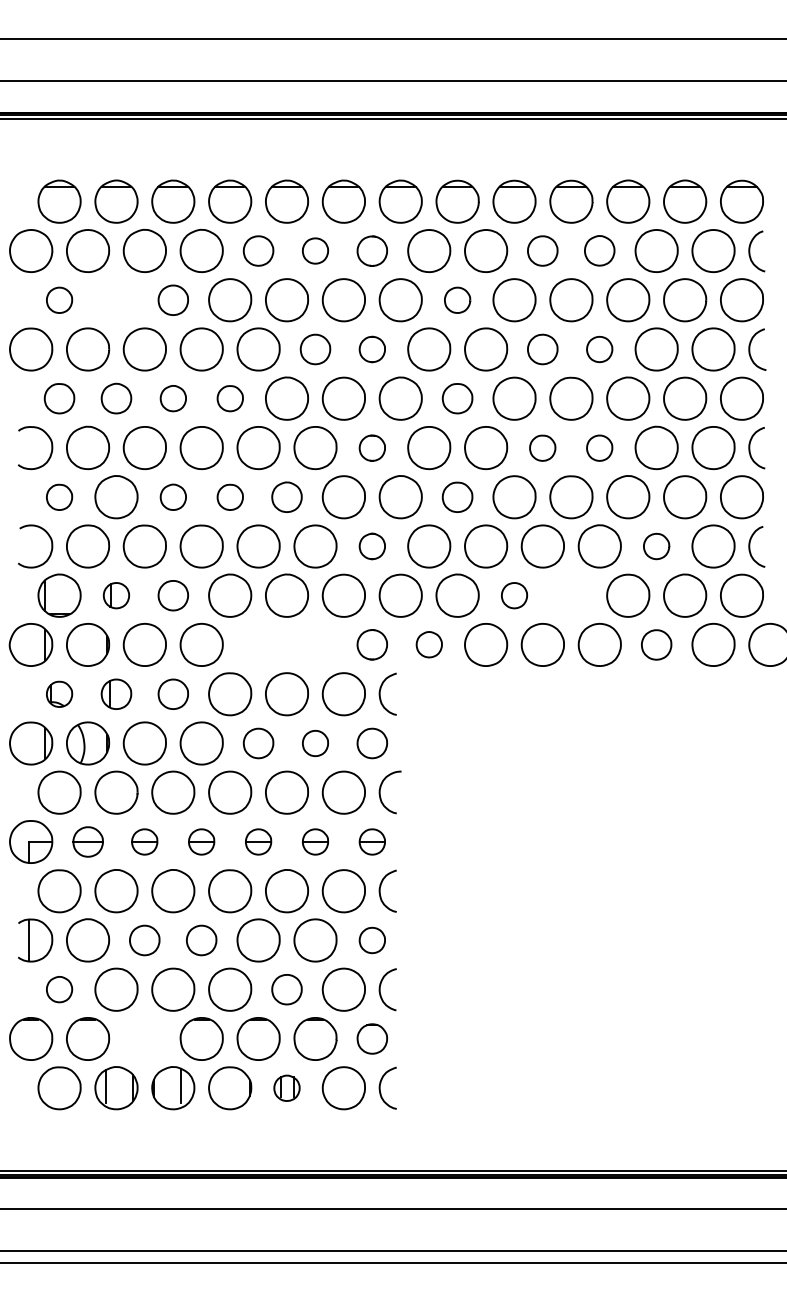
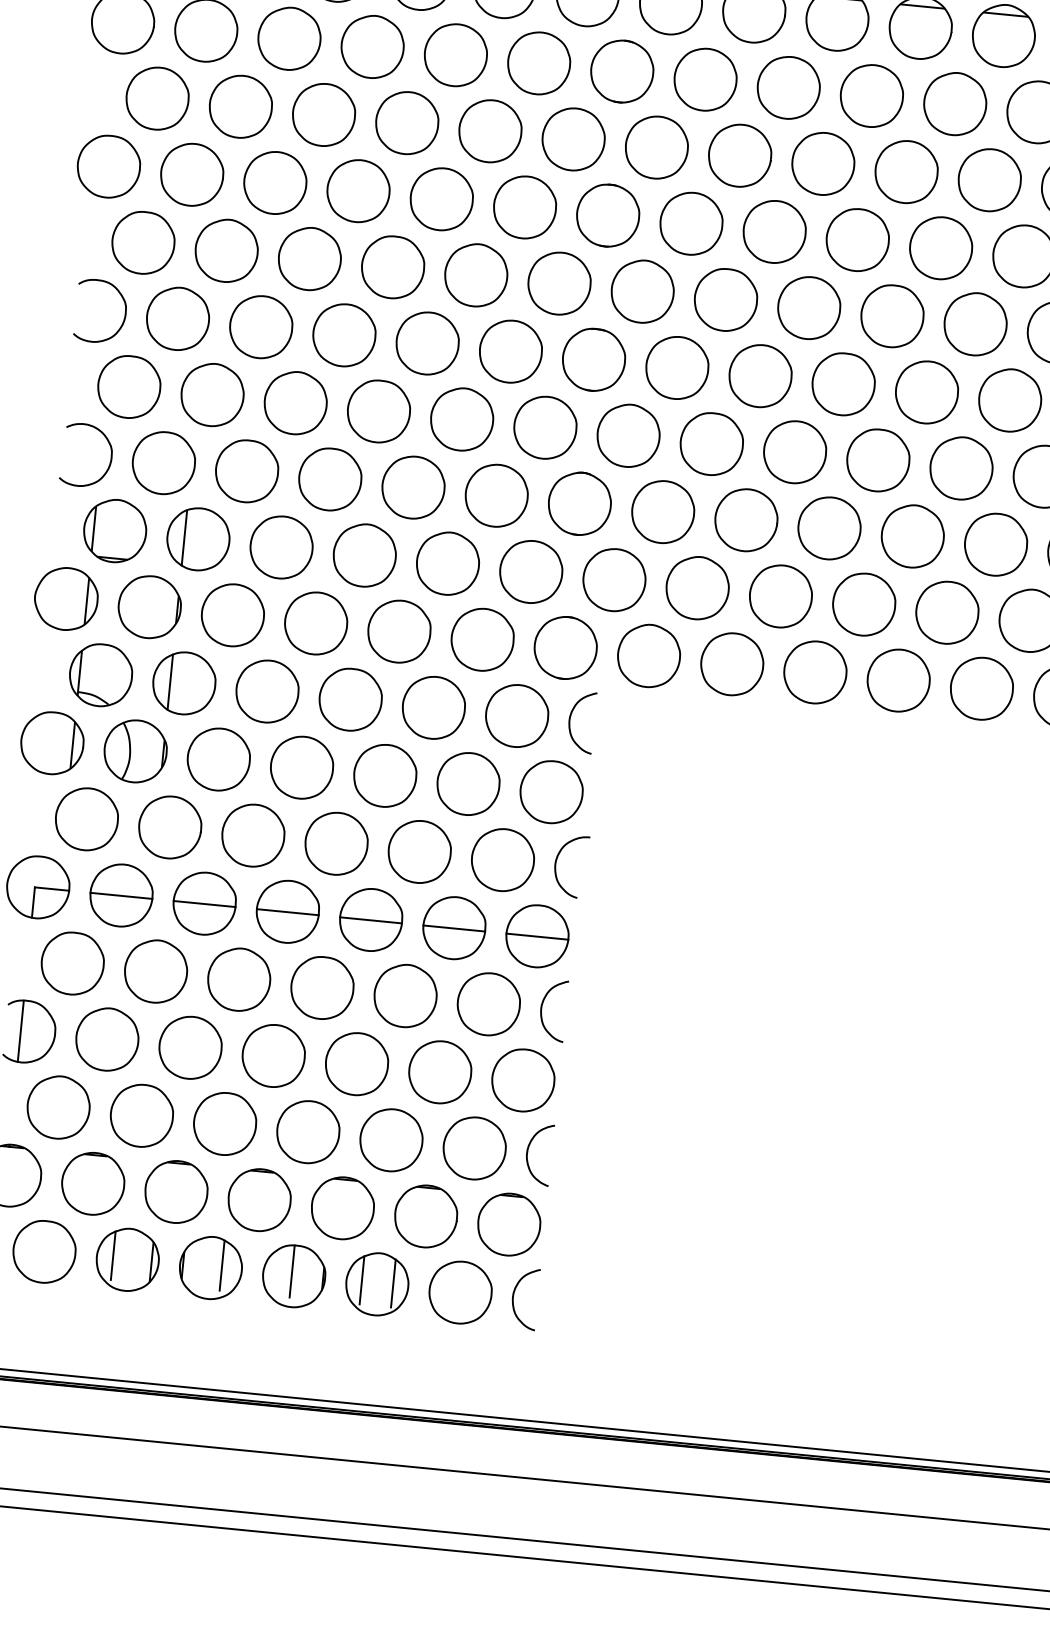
part: (258, 250) -> (455, 54), size x1.43
part: (315, 250) -> (539, 62), size x1.67
part: (542, 250) -> (871, 95), size x1.43
part: (599, 250) -> (954, 103), size x1.43
part: (372, 251) -> (622, 72), size x1.43
part: (59, 300) -> (157, 99), size x1.67
part: (116, 300) -> (240, 107), added
part: (173, 300) -> (324, 115), size x1.43
part: (457, 300) -> (739, 156), size x1.67
part: (315, 349) -> (524, 207), size x1.43
part: (372, 349) -> (608, 215), size x1.67
part: (542, 349) -> (857, 240), size x1.43
part: (599, 349) -> (940, 248), size x1.67
part: (59, 398) -> (143, 242), size x1.43
part: (116, 398) -> (226, 250), size x1.43
part: (173, 398) -> (310, 258), size x1.67
part: (230, 398) -> (393, 266), size x1.67
part: (457, 398) -> (725, 299), size x1.43
part: (372, 448) -> (594, 360), size x1.67
part: (542, 448) -> (842, 384), size x1.67
part: (599, 448) -> (926, 393), size x1.67
part: (59, 497) -> (129, 387), size x1.67
part: (173, 497) -> (295, 403), size x1.67
part: (230, 497) -> (379, 411), size x1.67
part: (286, 497) -> (461, 419), size x1.43
part: (457, 497) -> (711, 444), size x1.43
part: (372, 546) -> (580, 503), size x1.67
part: (656, 546) -> (995, 544), size x1.67
part: (116, 595) -> (198, 538), size x1.67
part: (173, 595) -> (281, 547), size x1.43
part: (514, 595) -> (780, 596), size x1.67
part: (571, 595) -> (864, 604), added
part: (258, 644) -> (399, 630), added
part: (315, 644) -> (482, 639), added
part: (372, 644) -> (566, 647), size x1.43
part: (429, 644) -> (649, 655), size x1.67
part: (656, 644) -> (981, 688), size x1.43
part: (59, 694) -> (100, 675), size x1.67
part: (116, 694) -> (184, 683), size x1.43
part: (173, 694) -> (267, 691), size x1.43
part: (258, 743) -> (385, 775), size x1.43
part: (315, 743) -> (468, 784), size x1.67
part: (372, 743) -> (551, 792), size x1.43
part: (88, 841) -> (122, 894), size x1.43
part: (144, 841) -> (204, 902), size x1.67
part: (201, 841) -> (287, 911), size x1.67
part: (258, 841) -> (370, 919), size x1.67
part: (315, 841) -> (454, 927), size x1.67
part: (372, 841) -> (537, 935), size x1.67
part: (144, 940) -> (189, 1047), size x1.43
part: (201, 940) -> (273, 1055), size x1.43
part: (372, 940) -> (523, 1080), size x1.67
part: (59, 989) -> (58, 1107), size x1.67
part: (286, 989) -> (390, 1139), size x1.43
part: (144, 1038) -> (175, 1191), added
part: (372, 1038) -> (509, 1223), size x1.43
line: (228, 1084) -> (292, 1270), added
part: (286, 1088) -> (376, 1284), size x1.67

